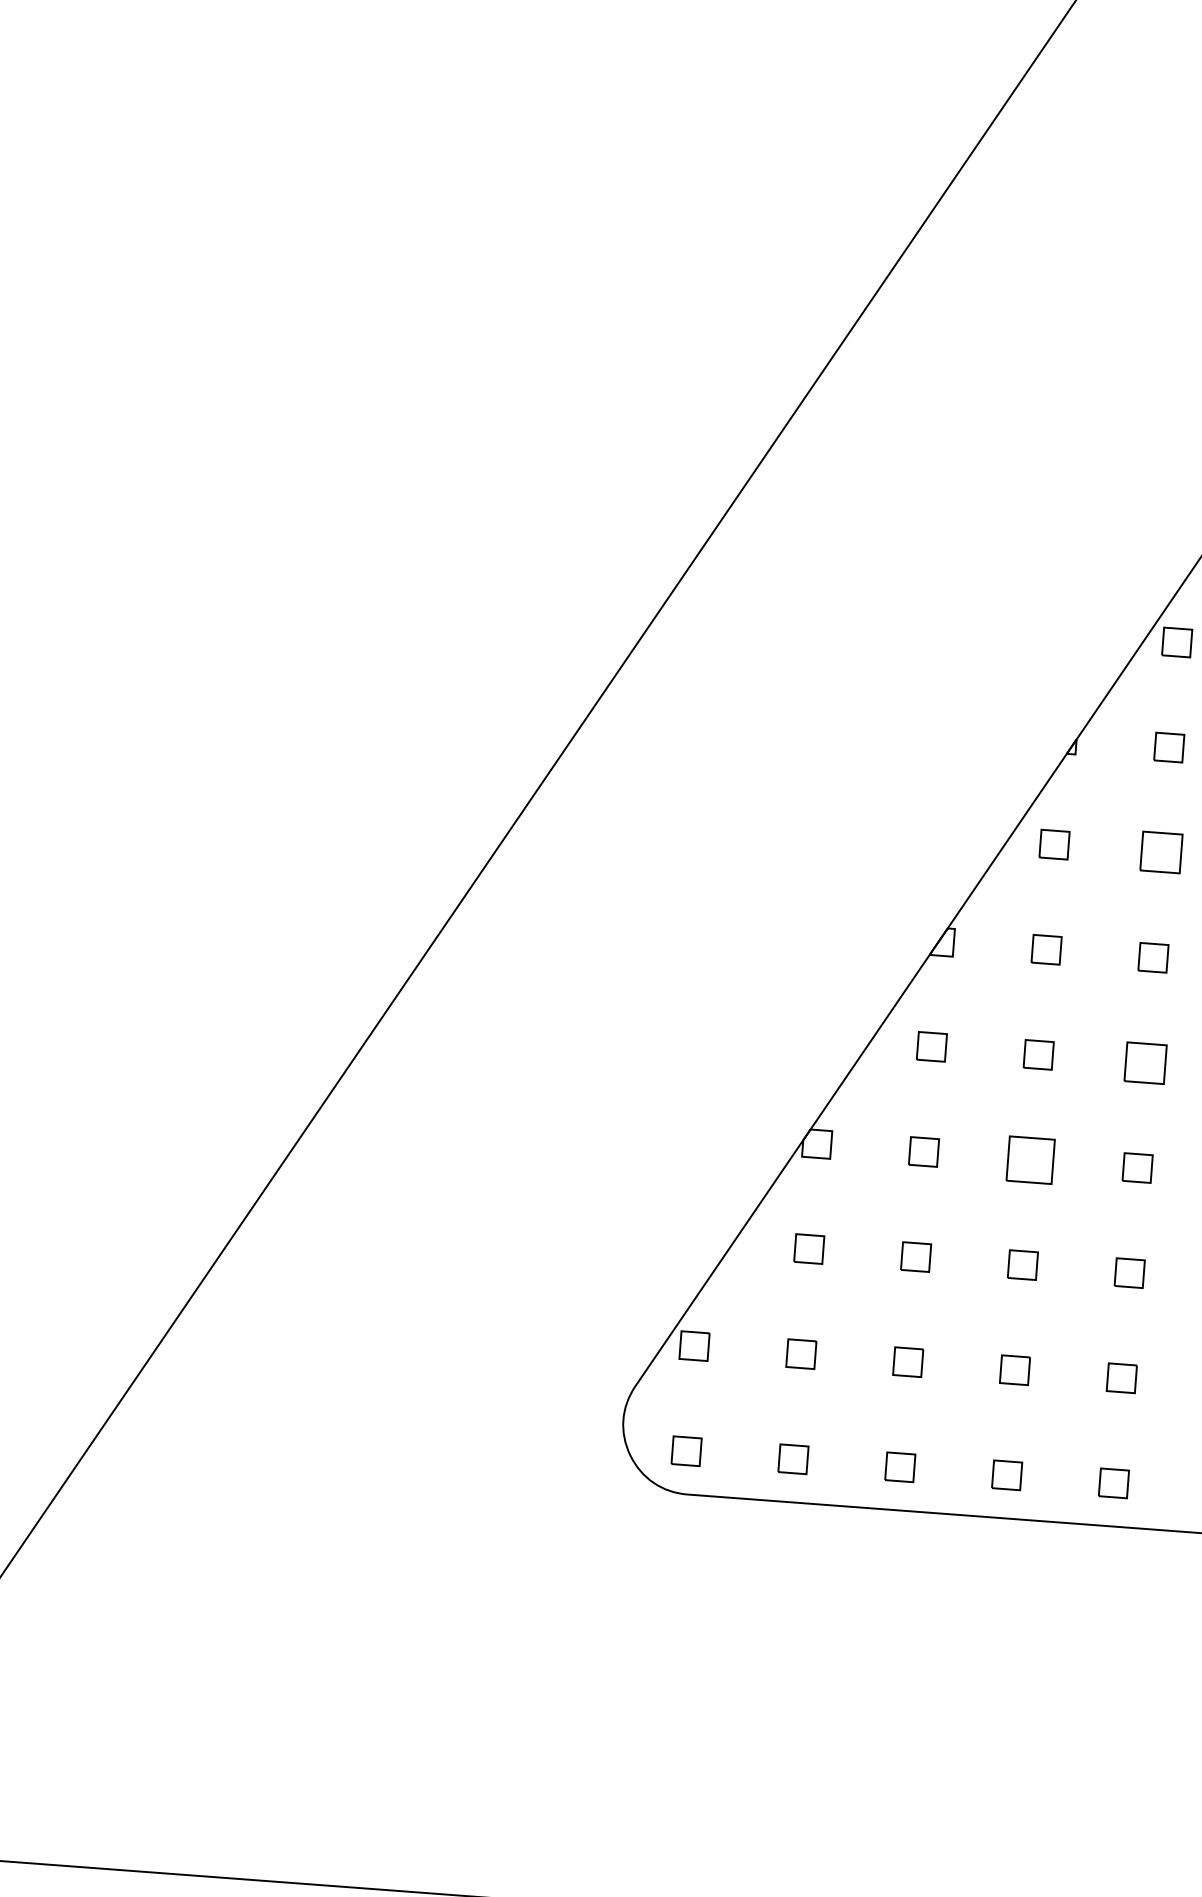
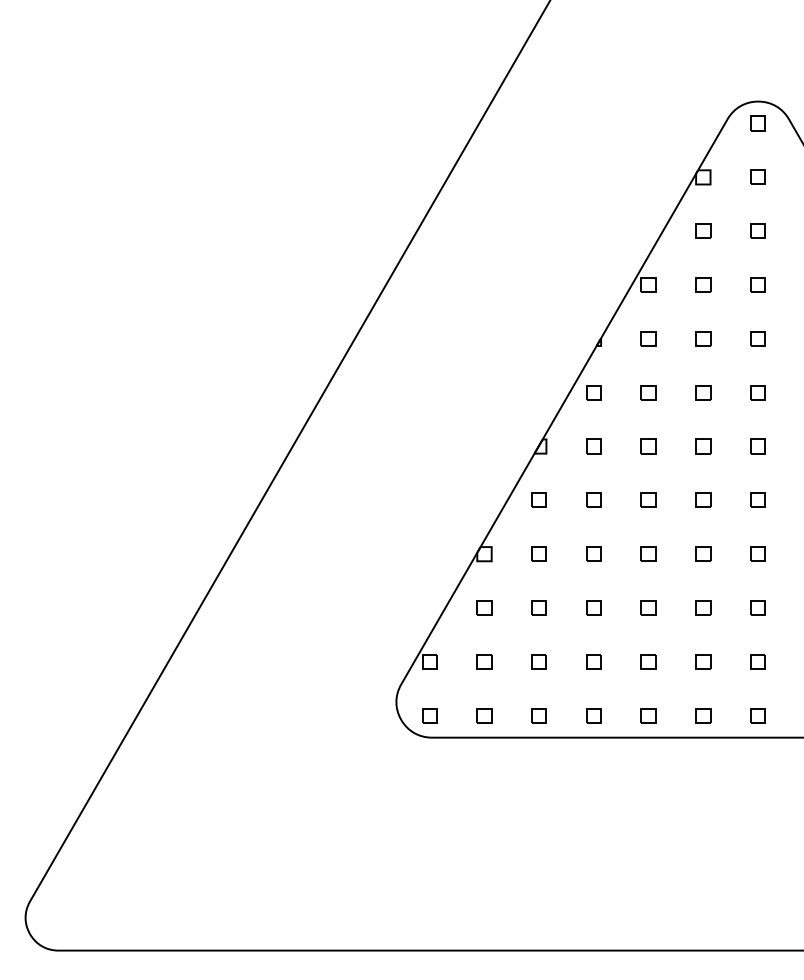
part: (1161, 852) -> (648, 392), size x0.71
part: (1145, 1061) -> (648, 499), size x0.71
part: (1030, 1158) -> (593, 553), size x0.62

